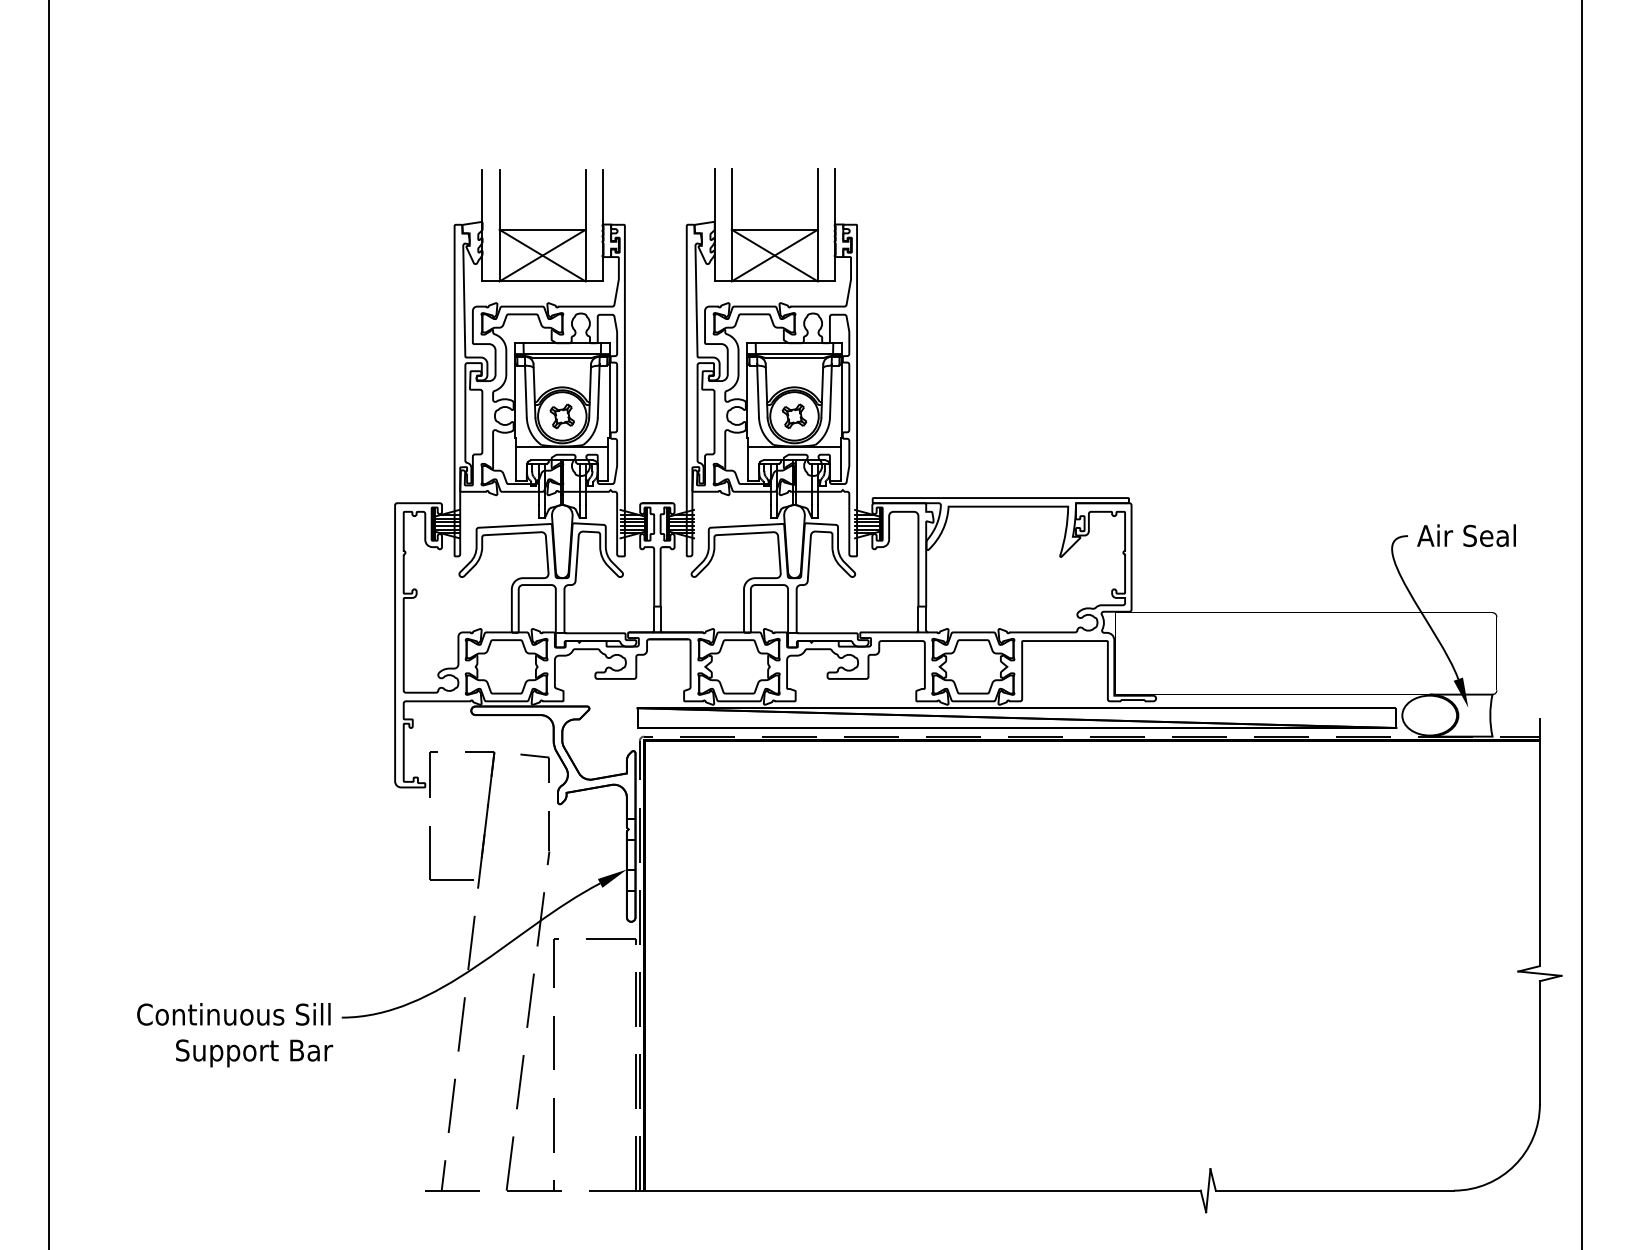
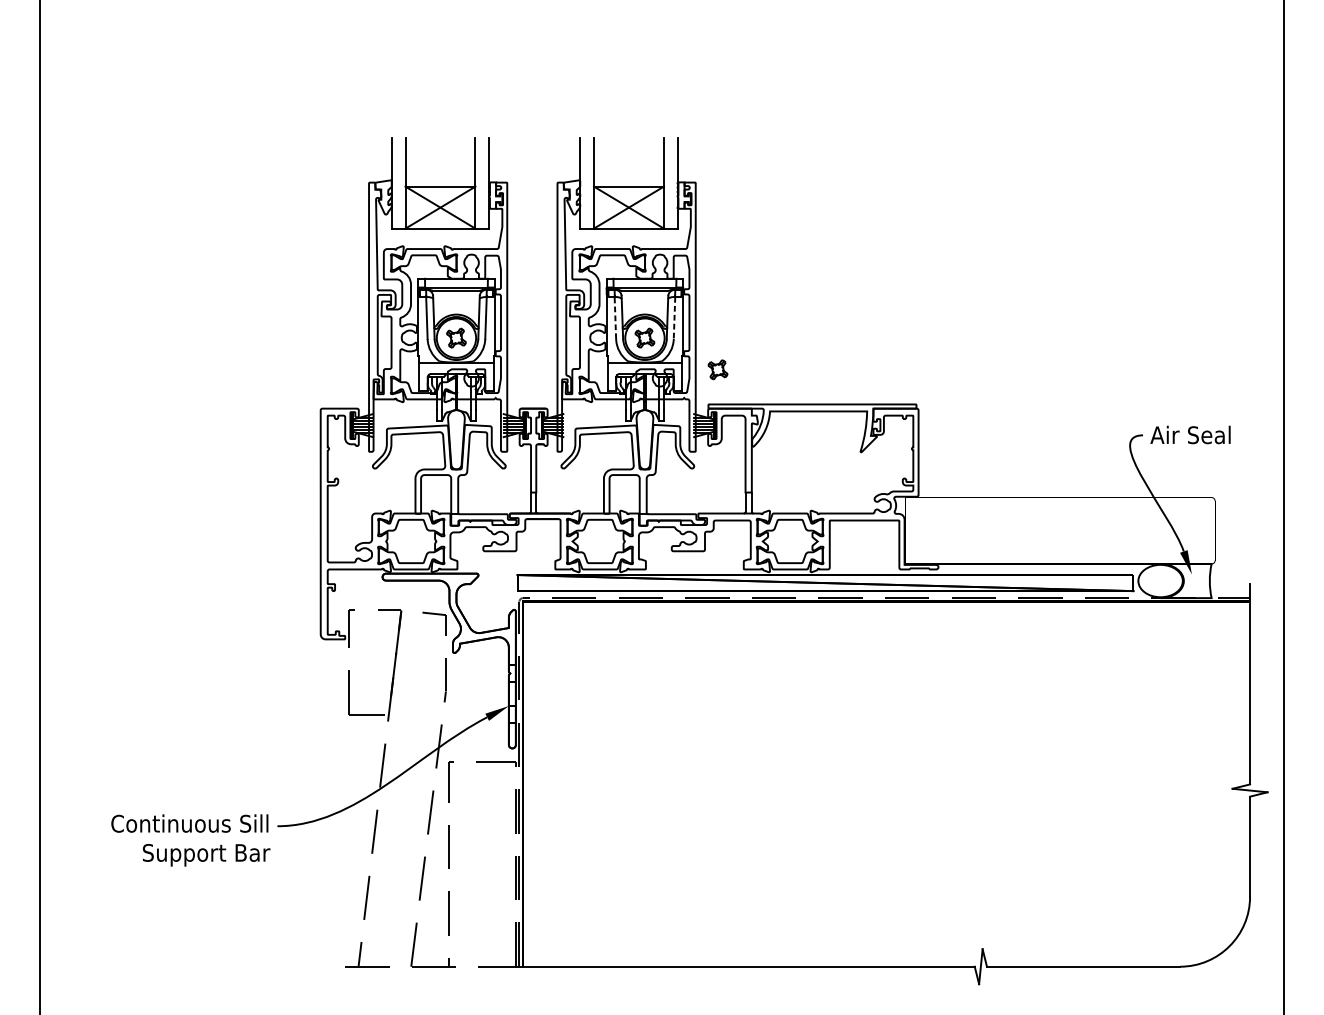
line: (758, 391) -> (615, 317), solid -> dashed
line: (830, 391) -> (674, 317), solid -> dashed
part: (884, 455) -> (718, 369), added

